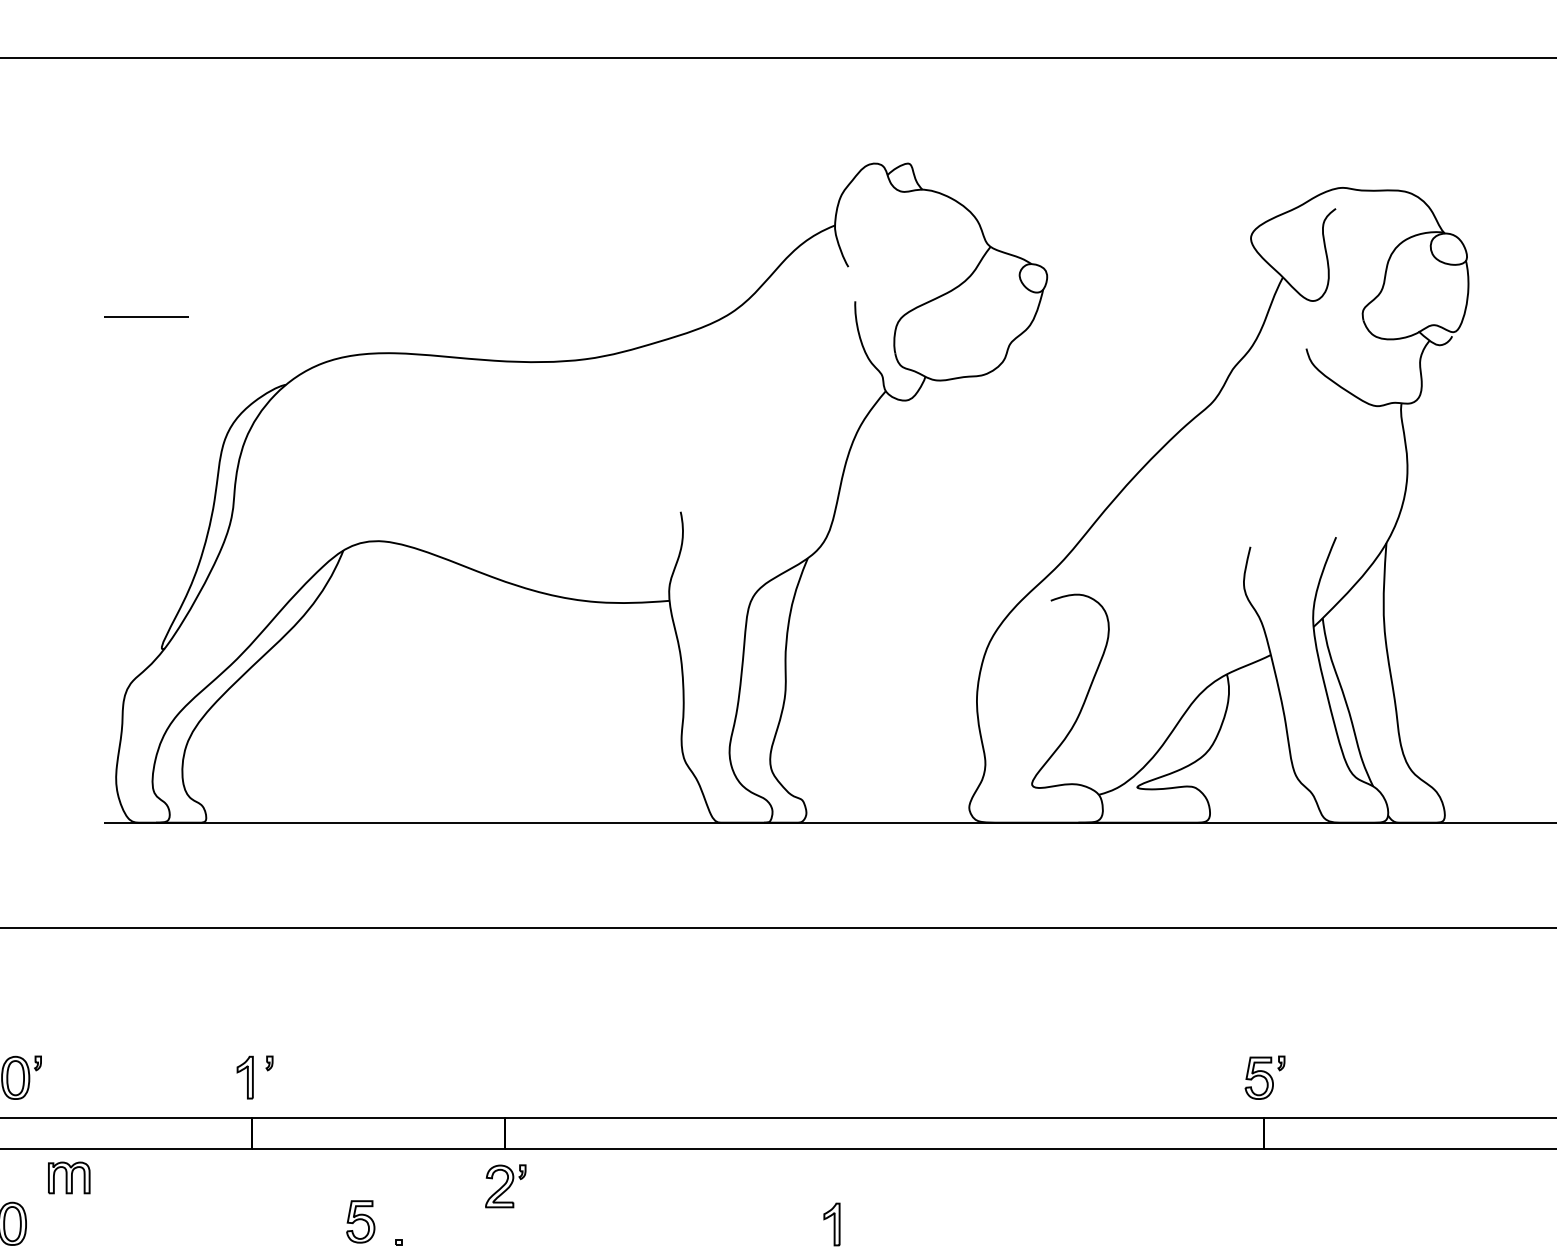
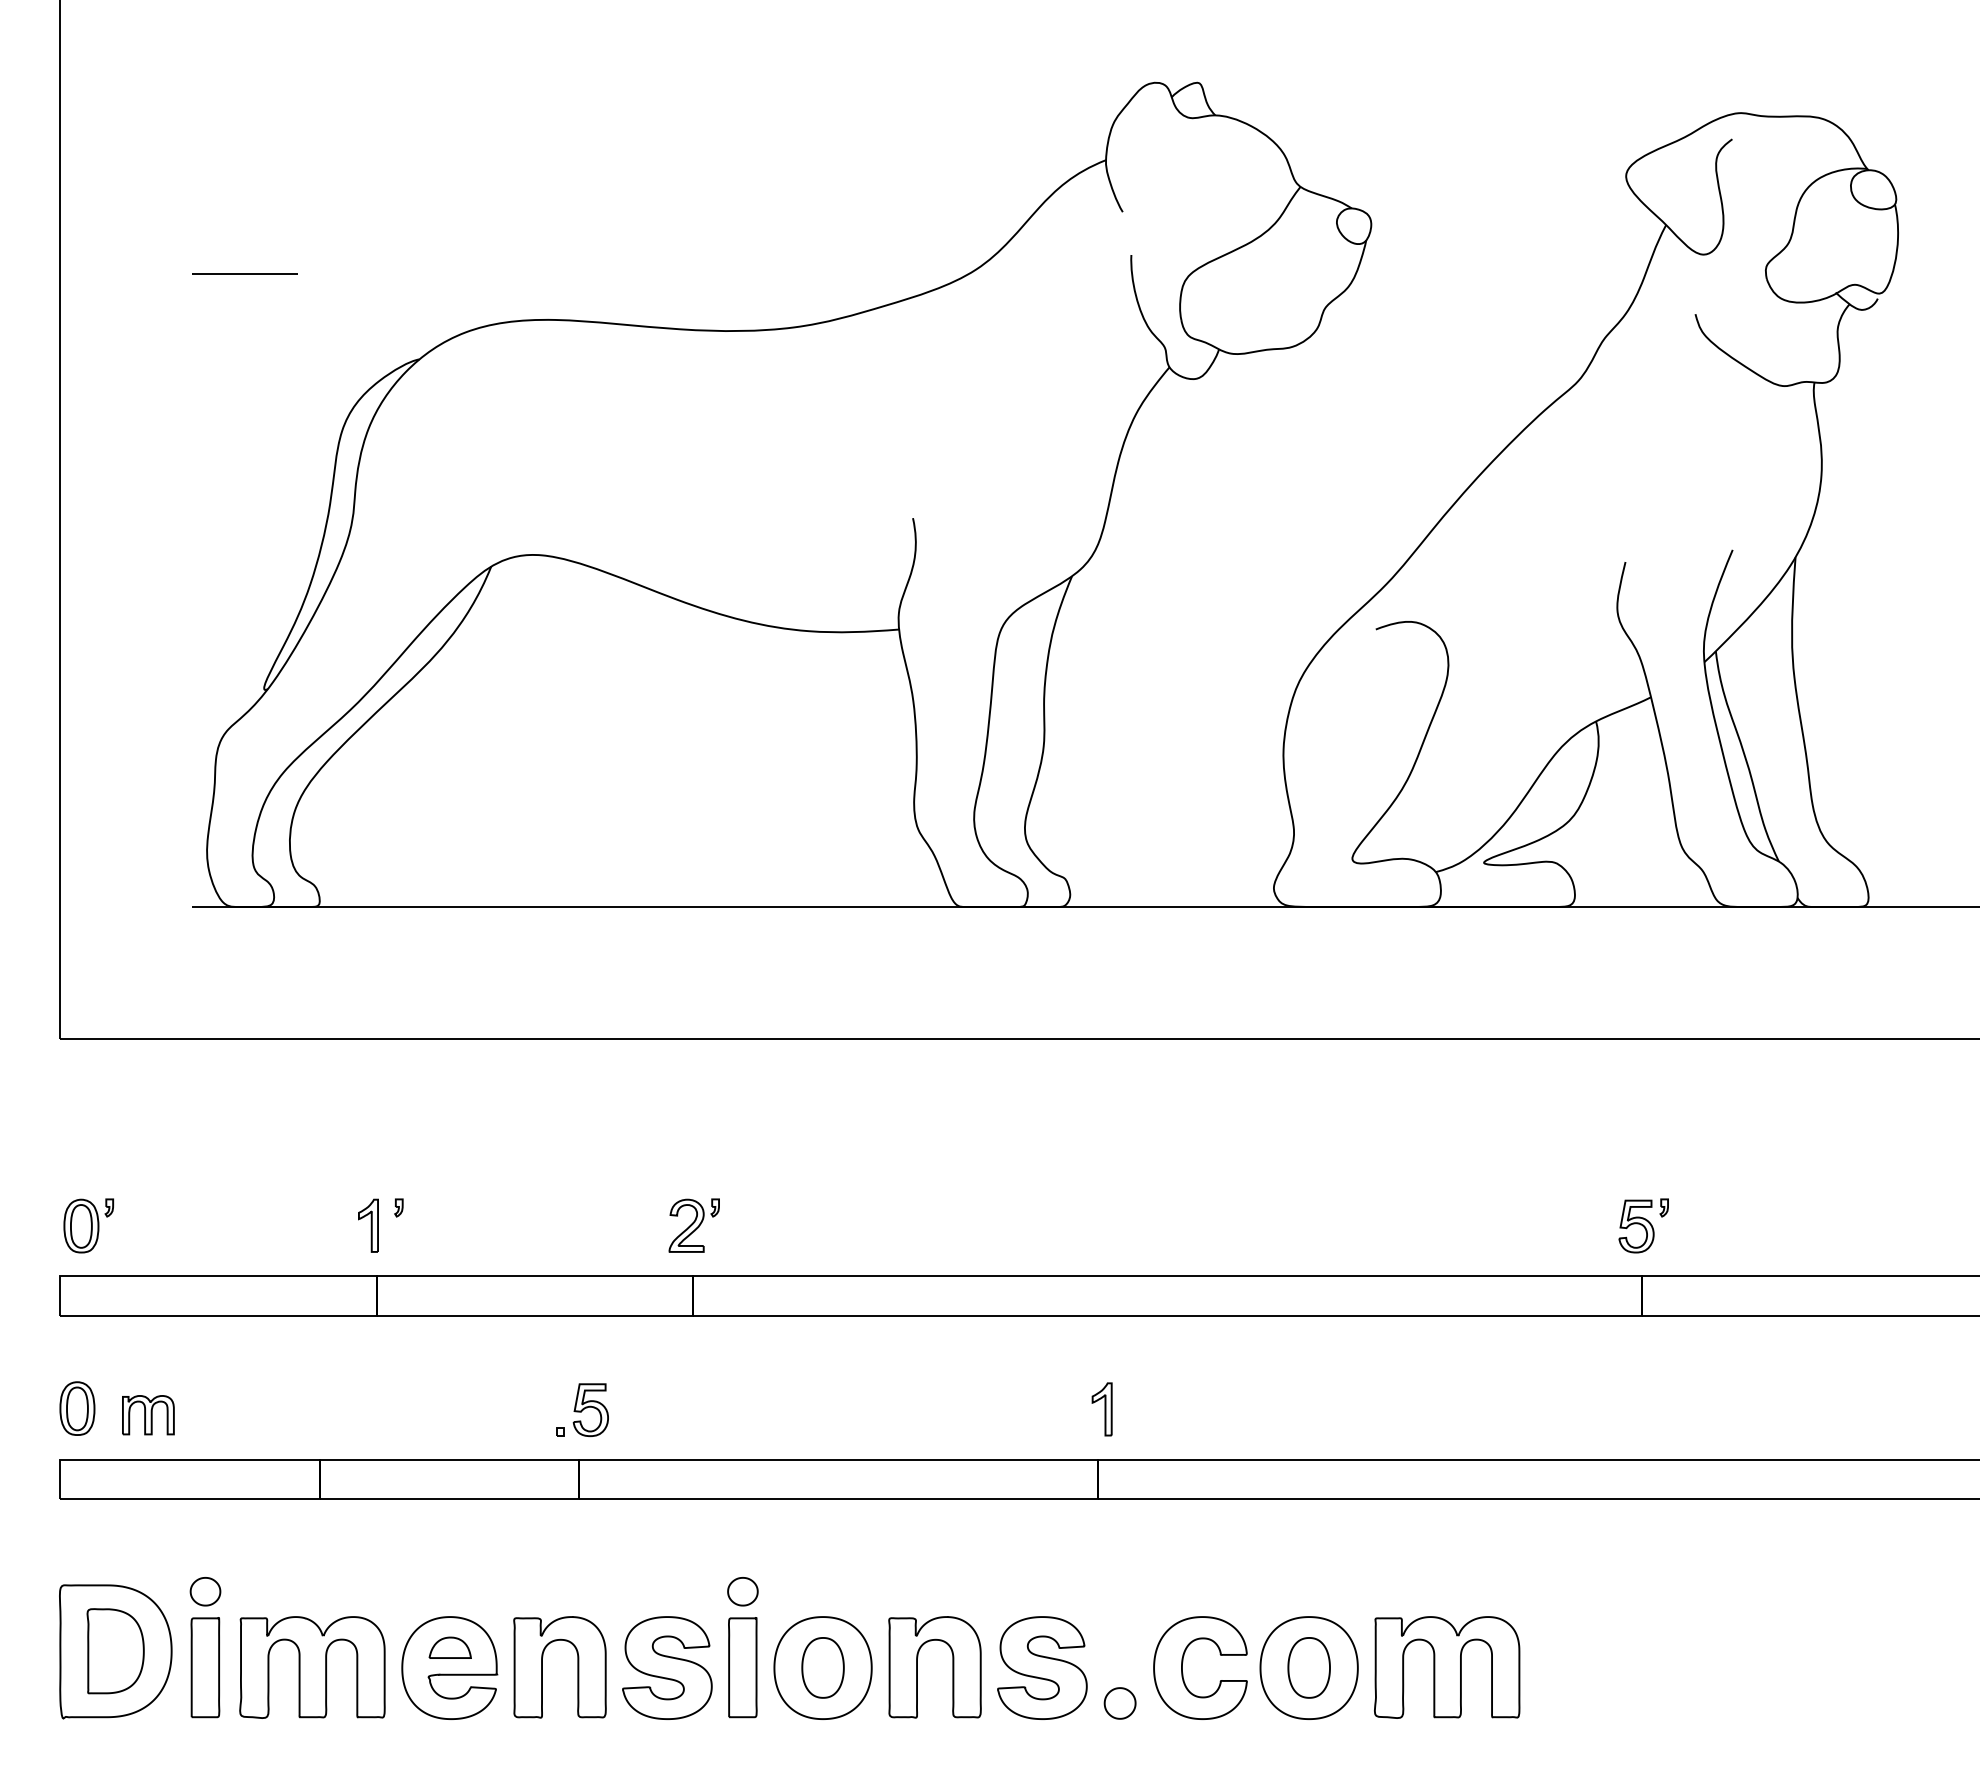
part: (69, 1178) -> (148, 1415), moved
part: (505, 1186) -> (693, 1225), moved
part: (360, 1222) -> (590, 1410), moved

